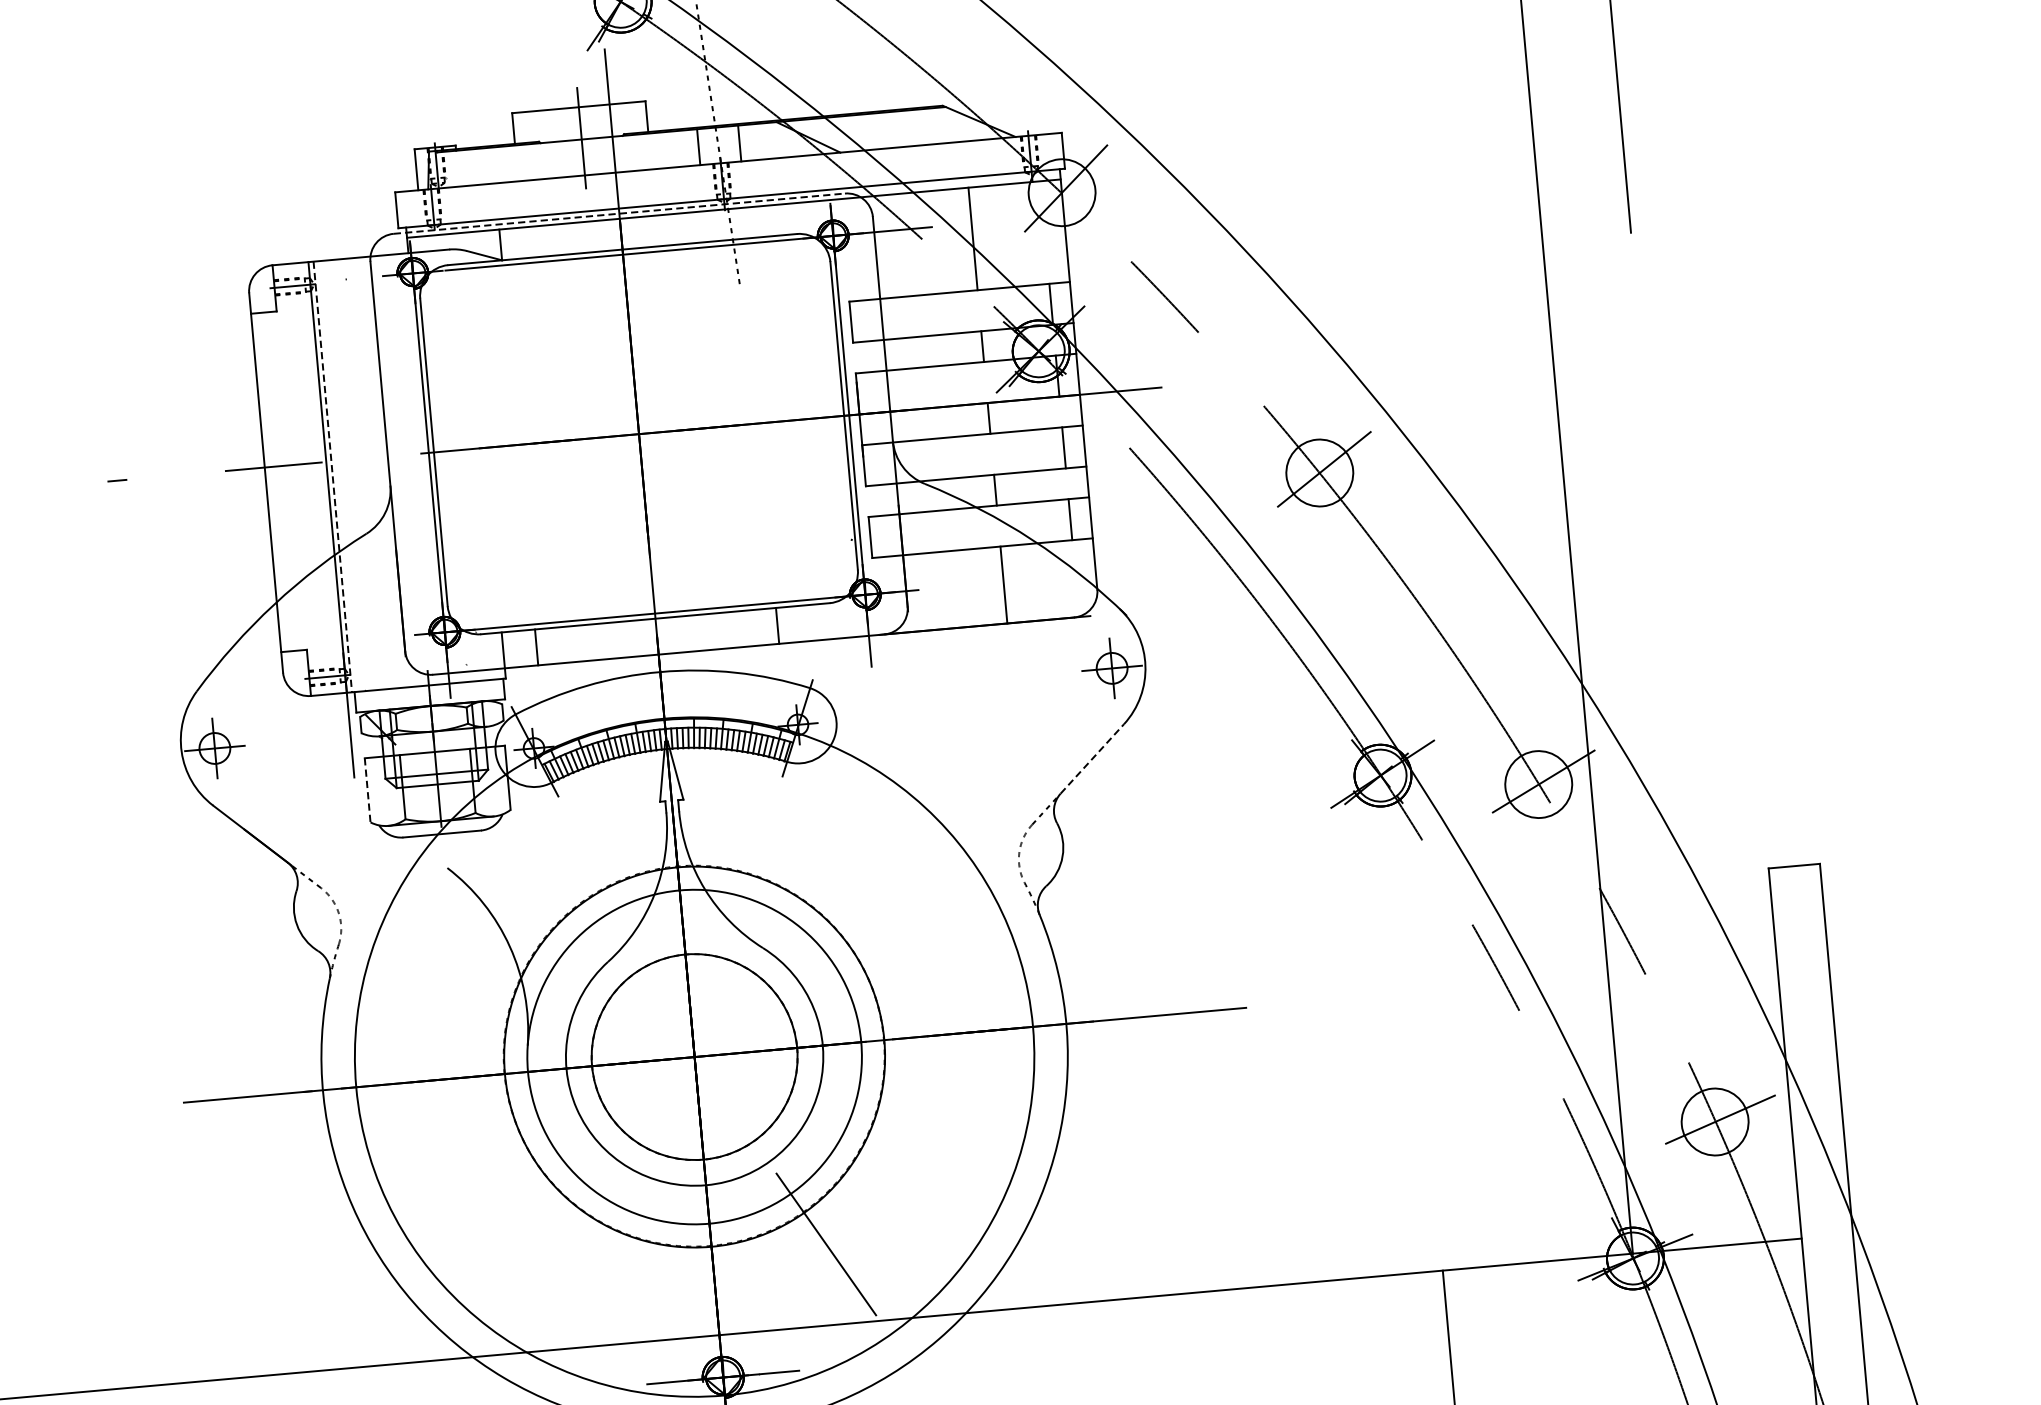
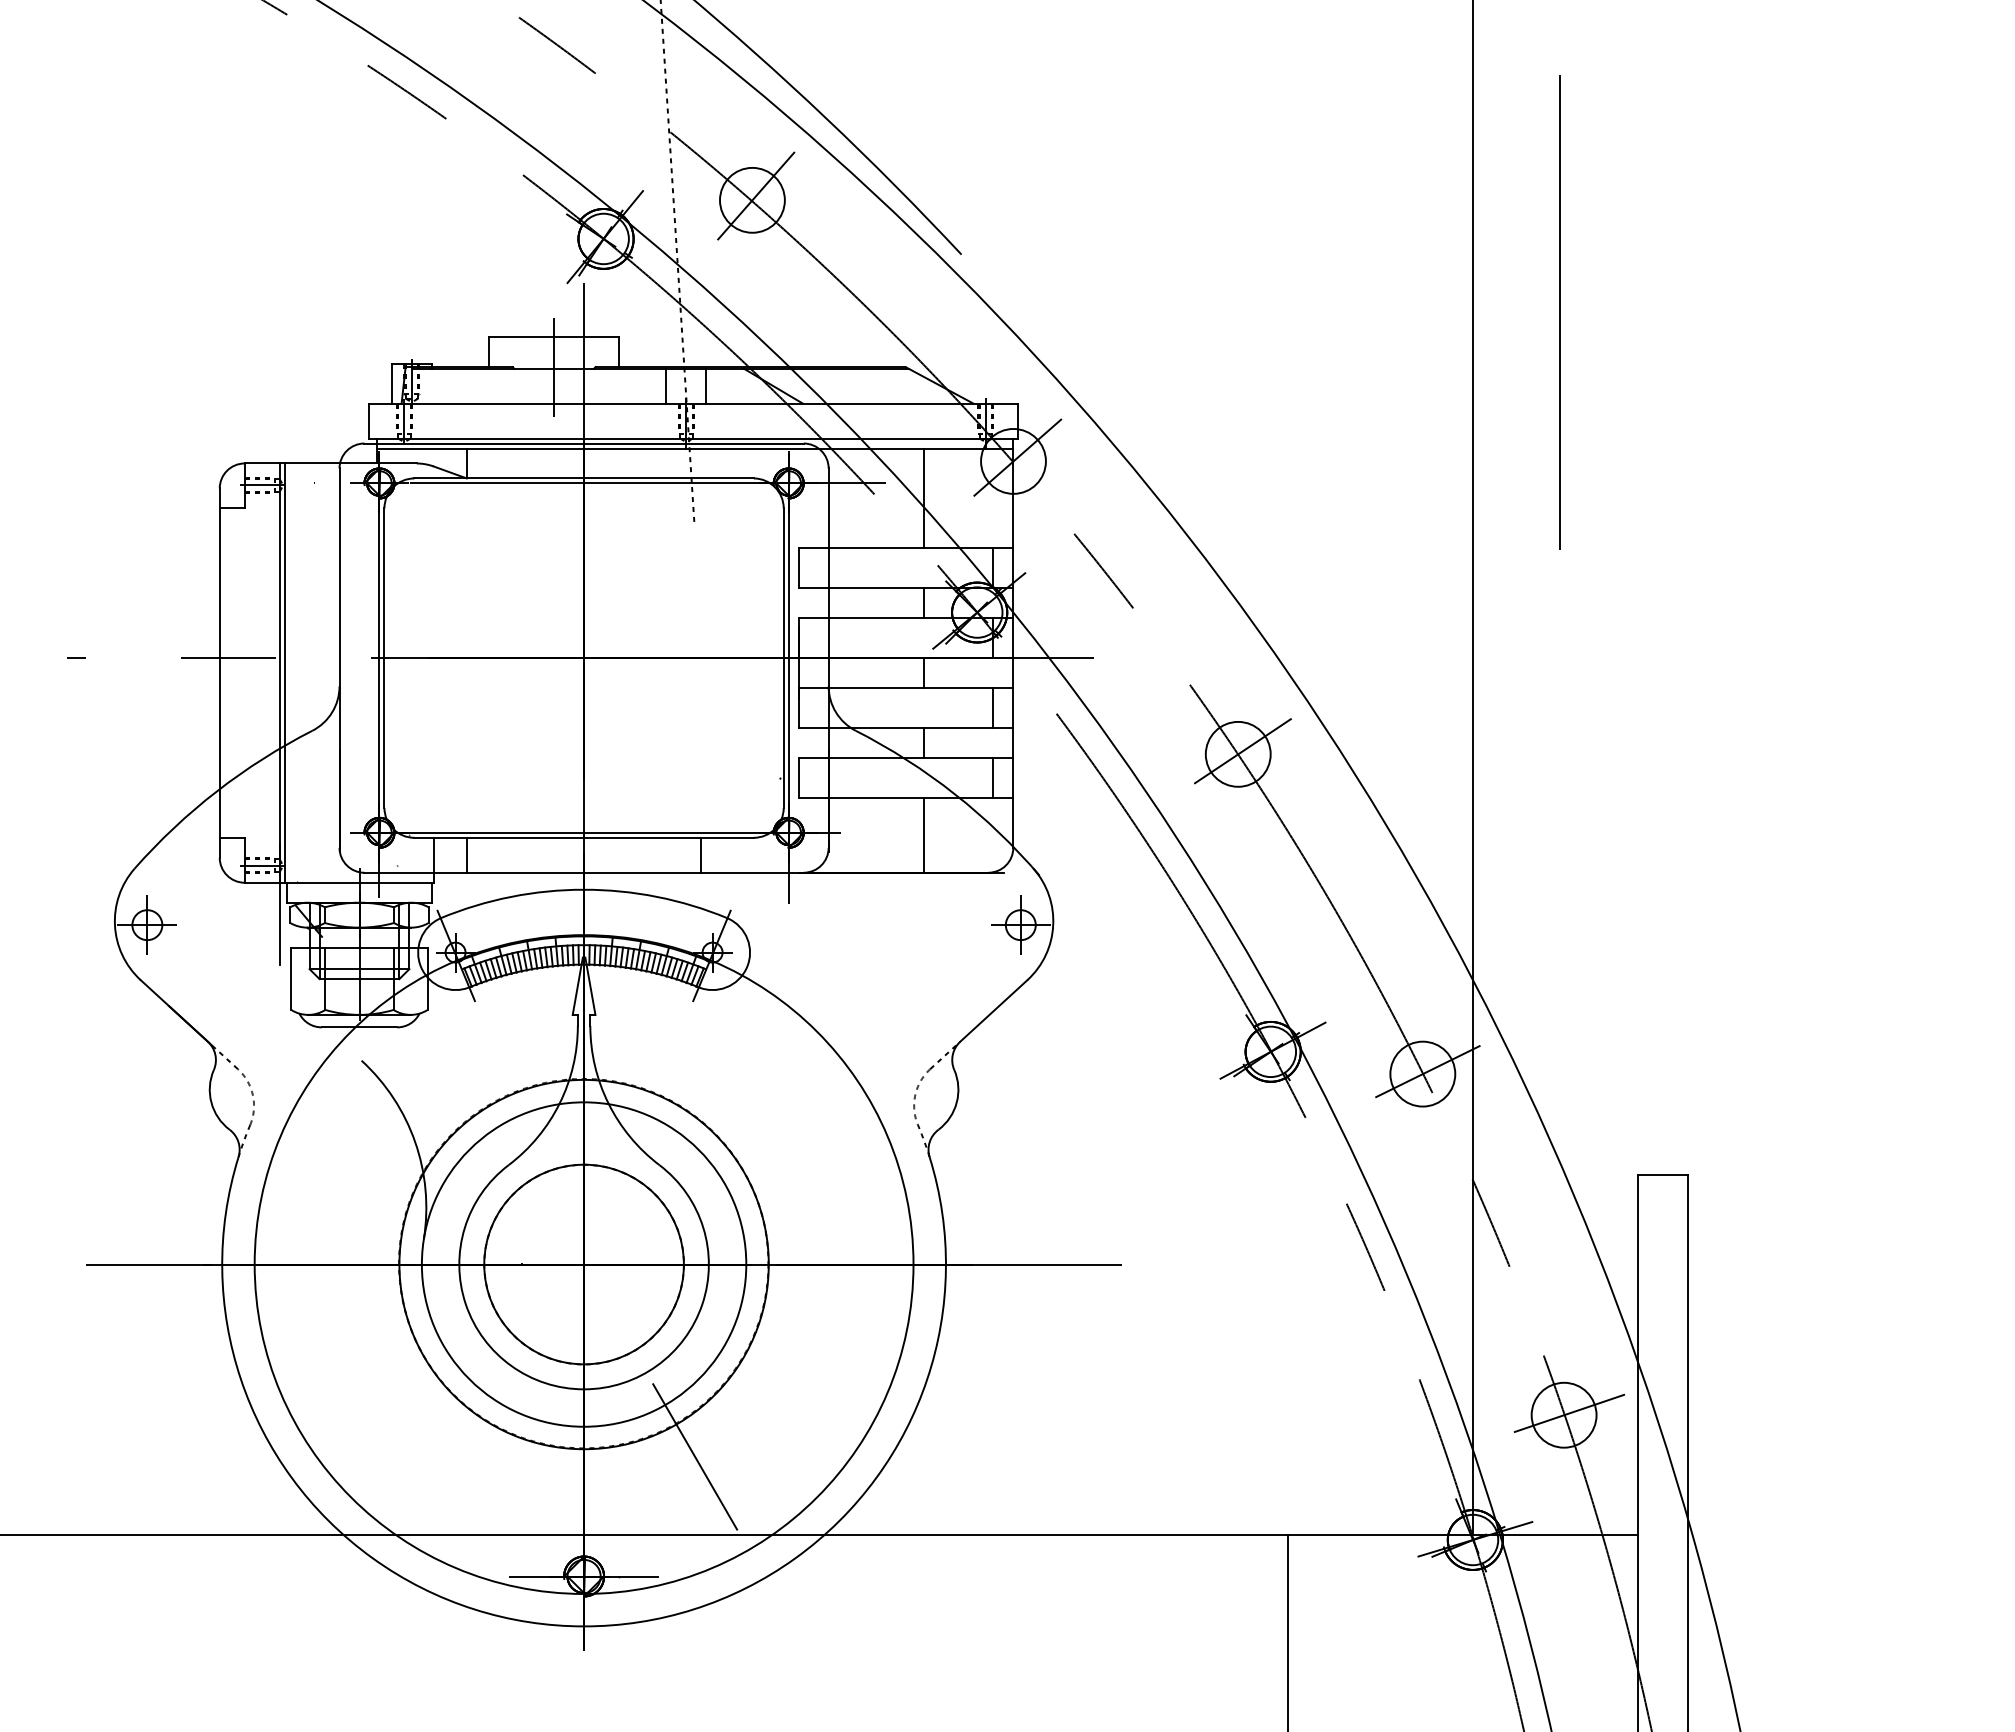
line: (619, 213) -> (584, 443), dashed -> solid
line: (332, 477) -> (284, 673), dashed -> solid
line: (1092, 758) -> (994, 1010), dashed -> solid
line: (367, 791) -> (291, 979), dashed -> solid

